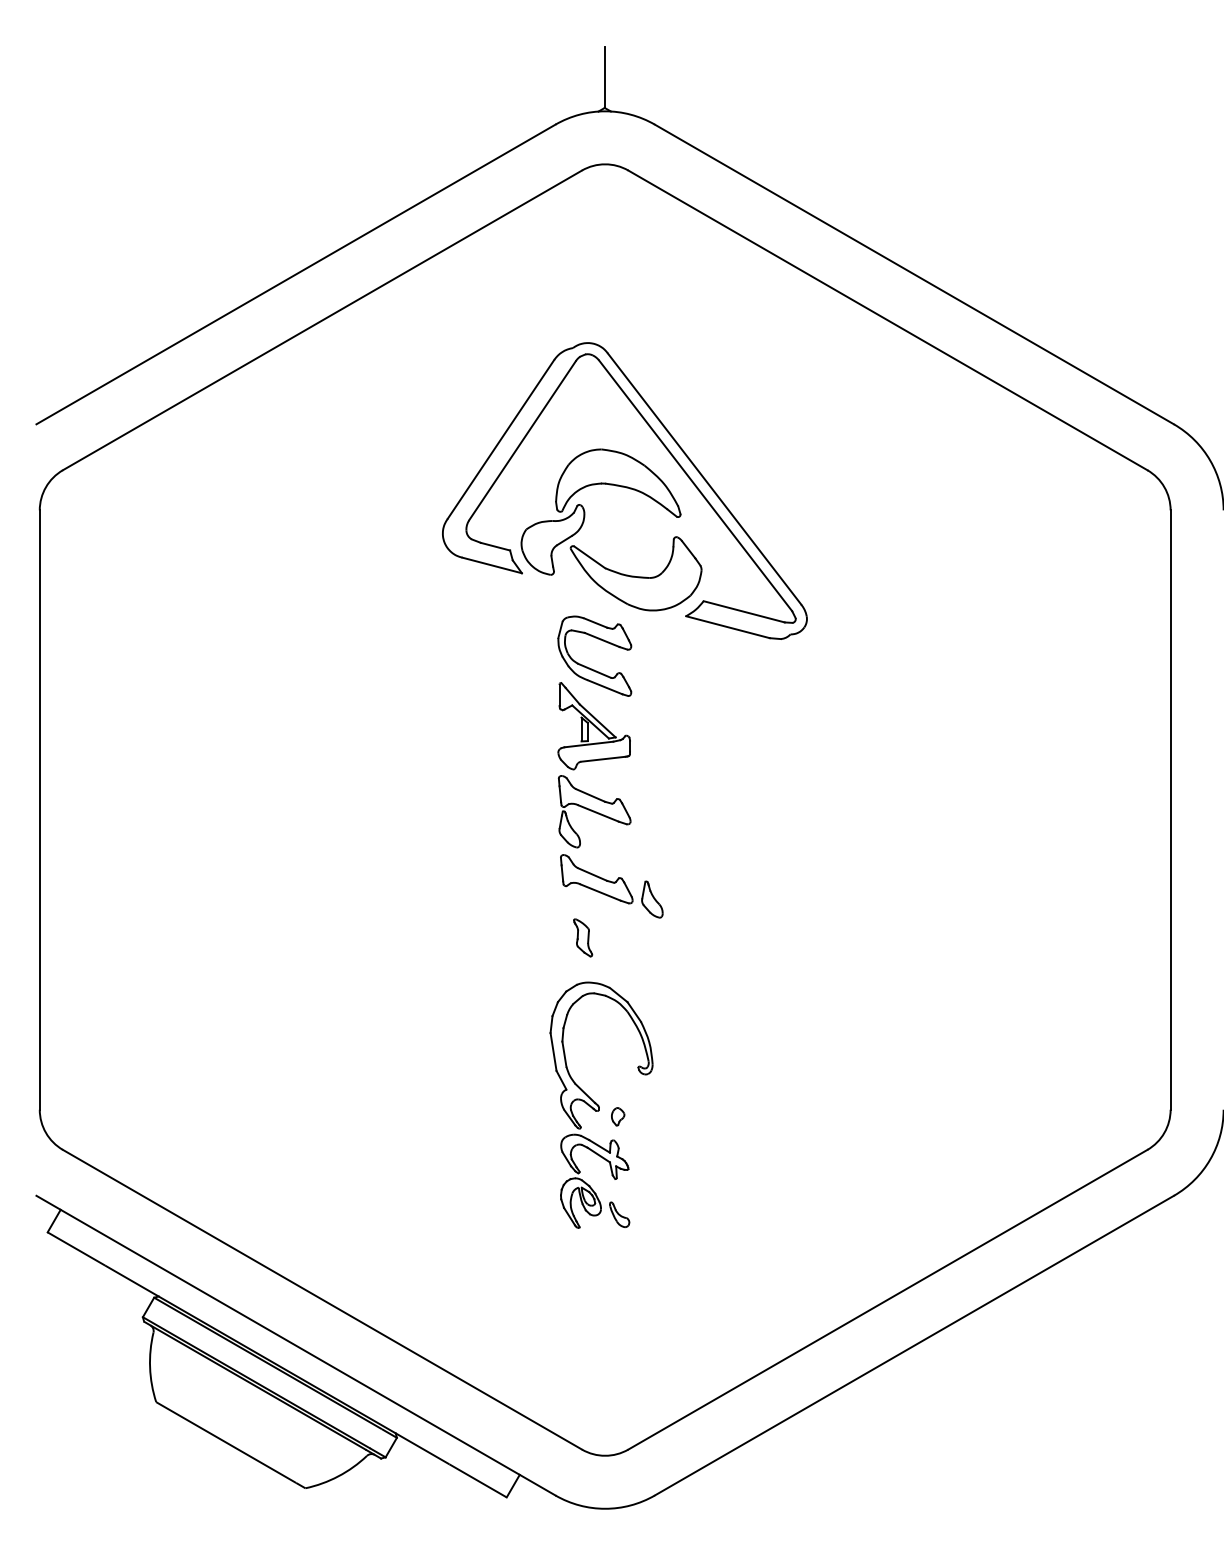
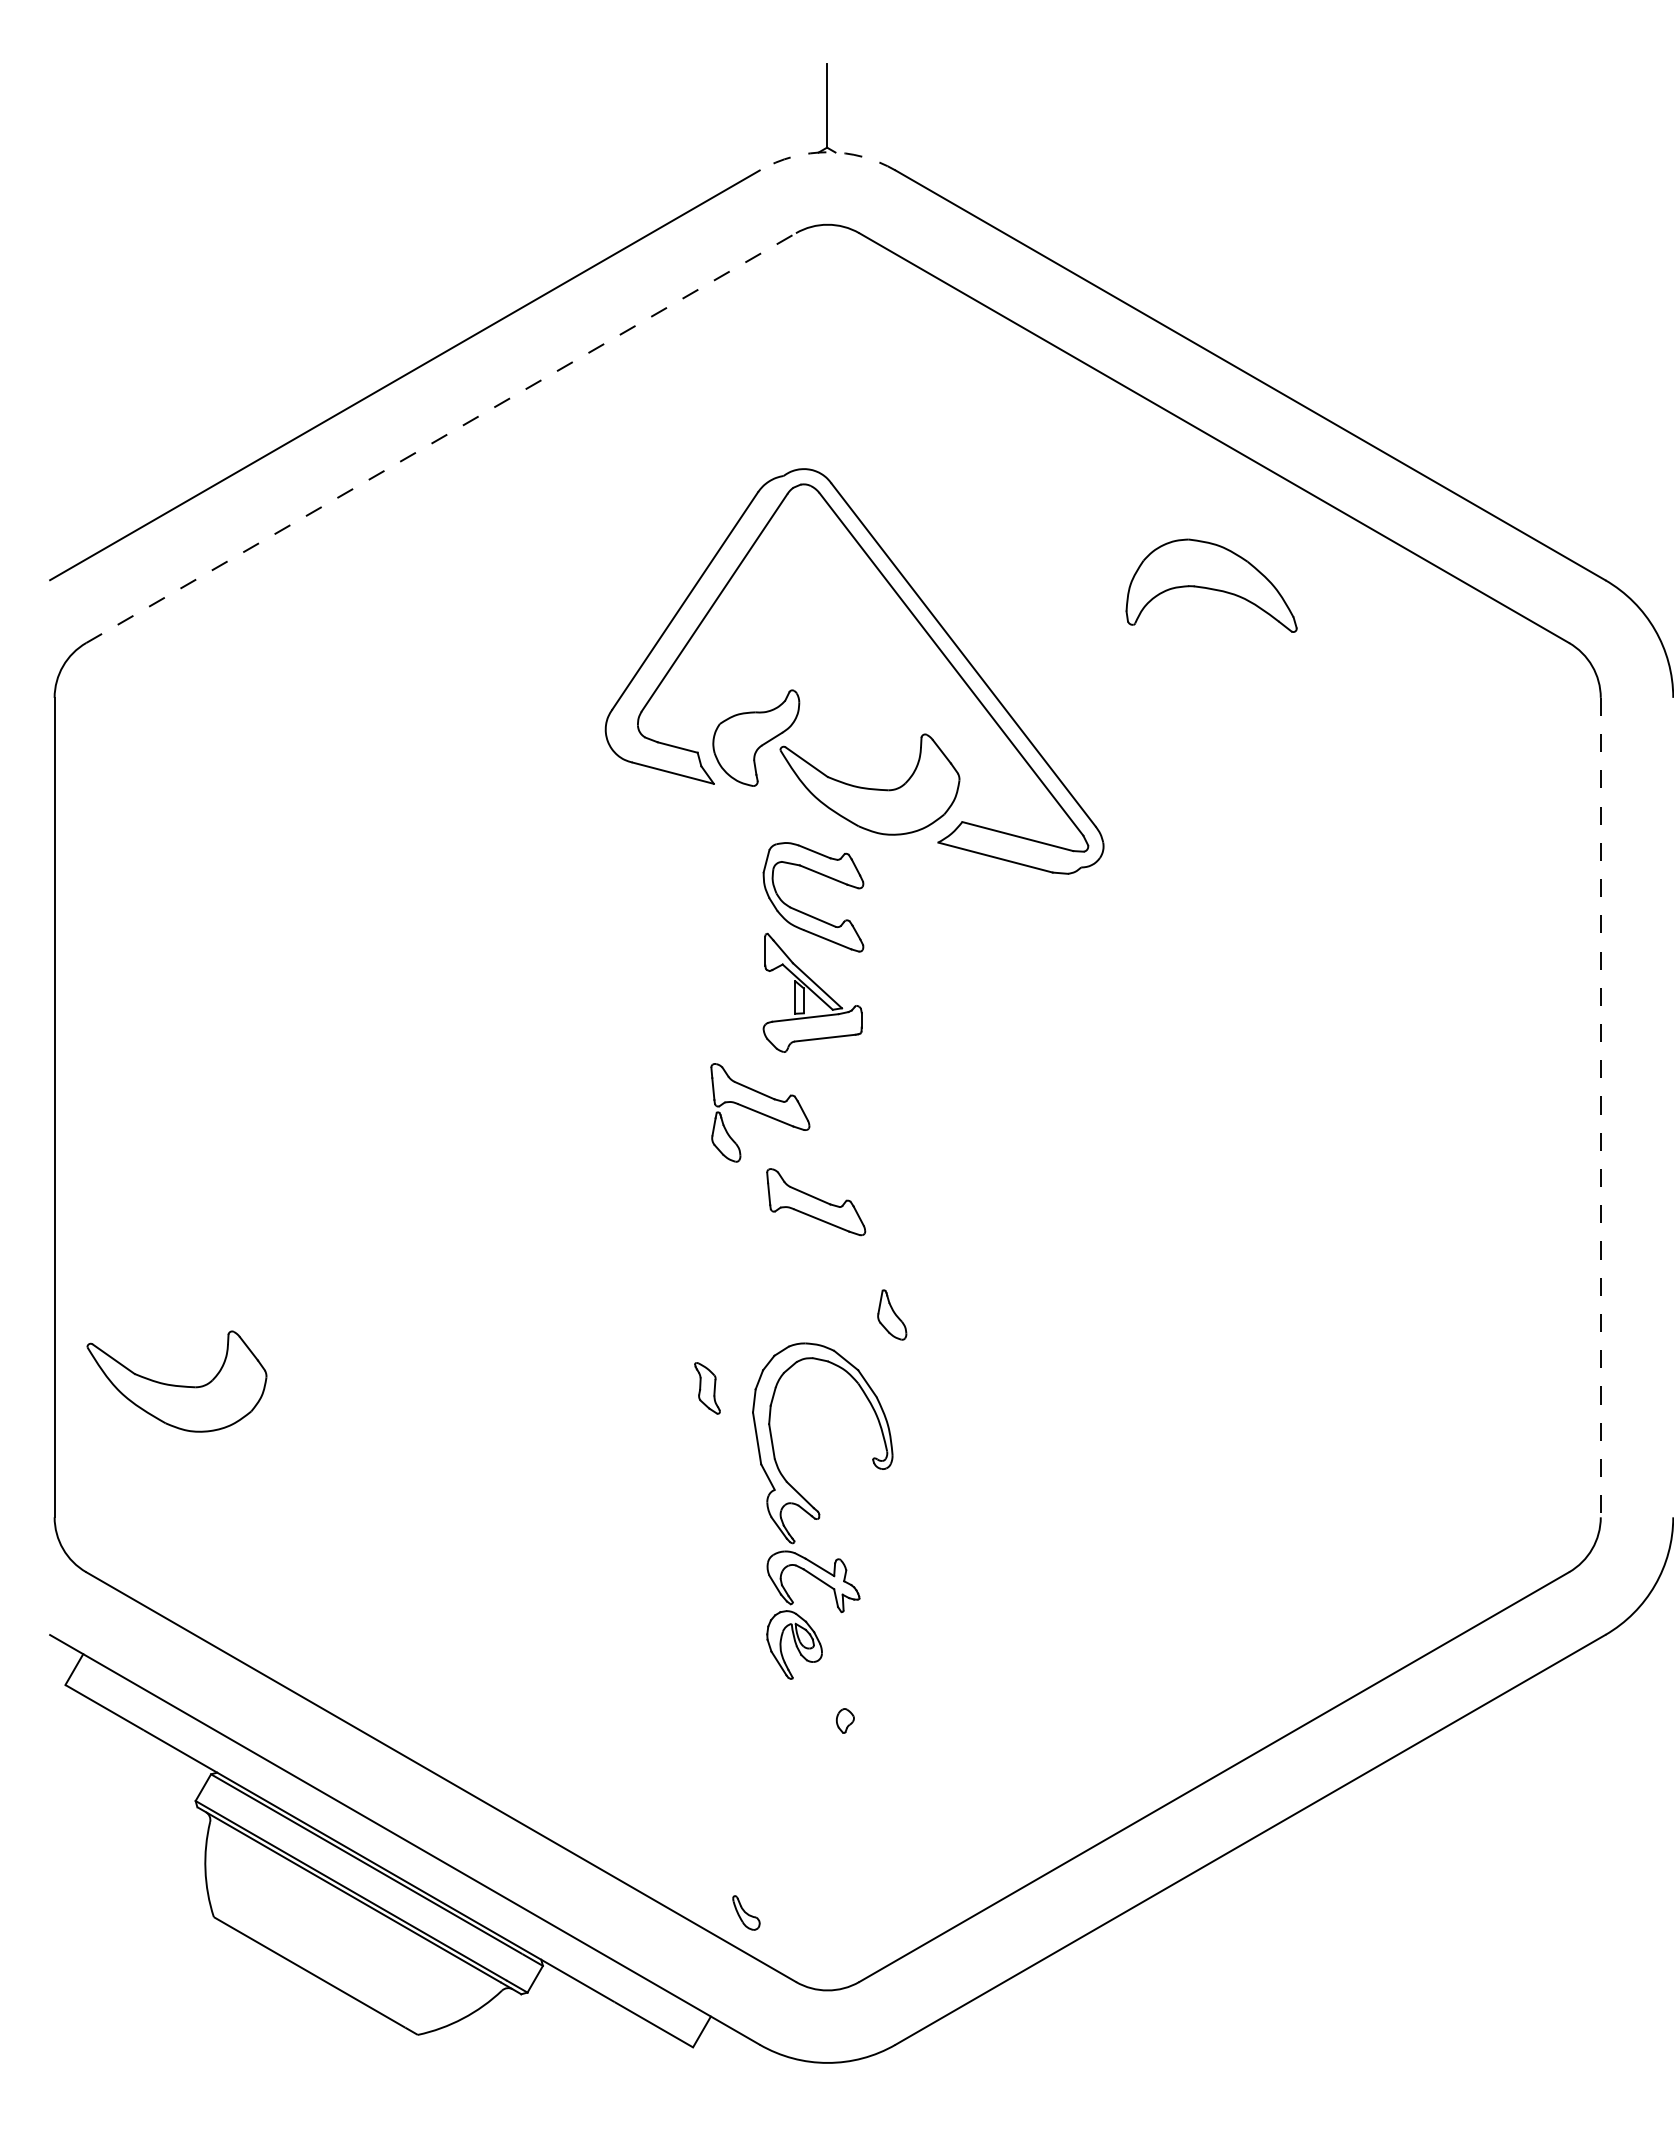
arc: (605, 111) -> (827, 152), solid -> dashed
line: (322, 320) -> (441, 438), solid -> dashed
part: (618, 483) -> (1211, 585), moved
line: (1170, 809) -> (1600, 1107), solid -> dashed
part: (594, 811) -> (760, 1112), moved
part: (652, 899) -> (892, 1314), moved
part: (583, 937) -> (707, 1388), moved
part: (128, 1010) -> (176, 1381), added
part: (617, 1116) -> (844, 1720), moved
part: (619, 1214) -> (746, 1912), moved

